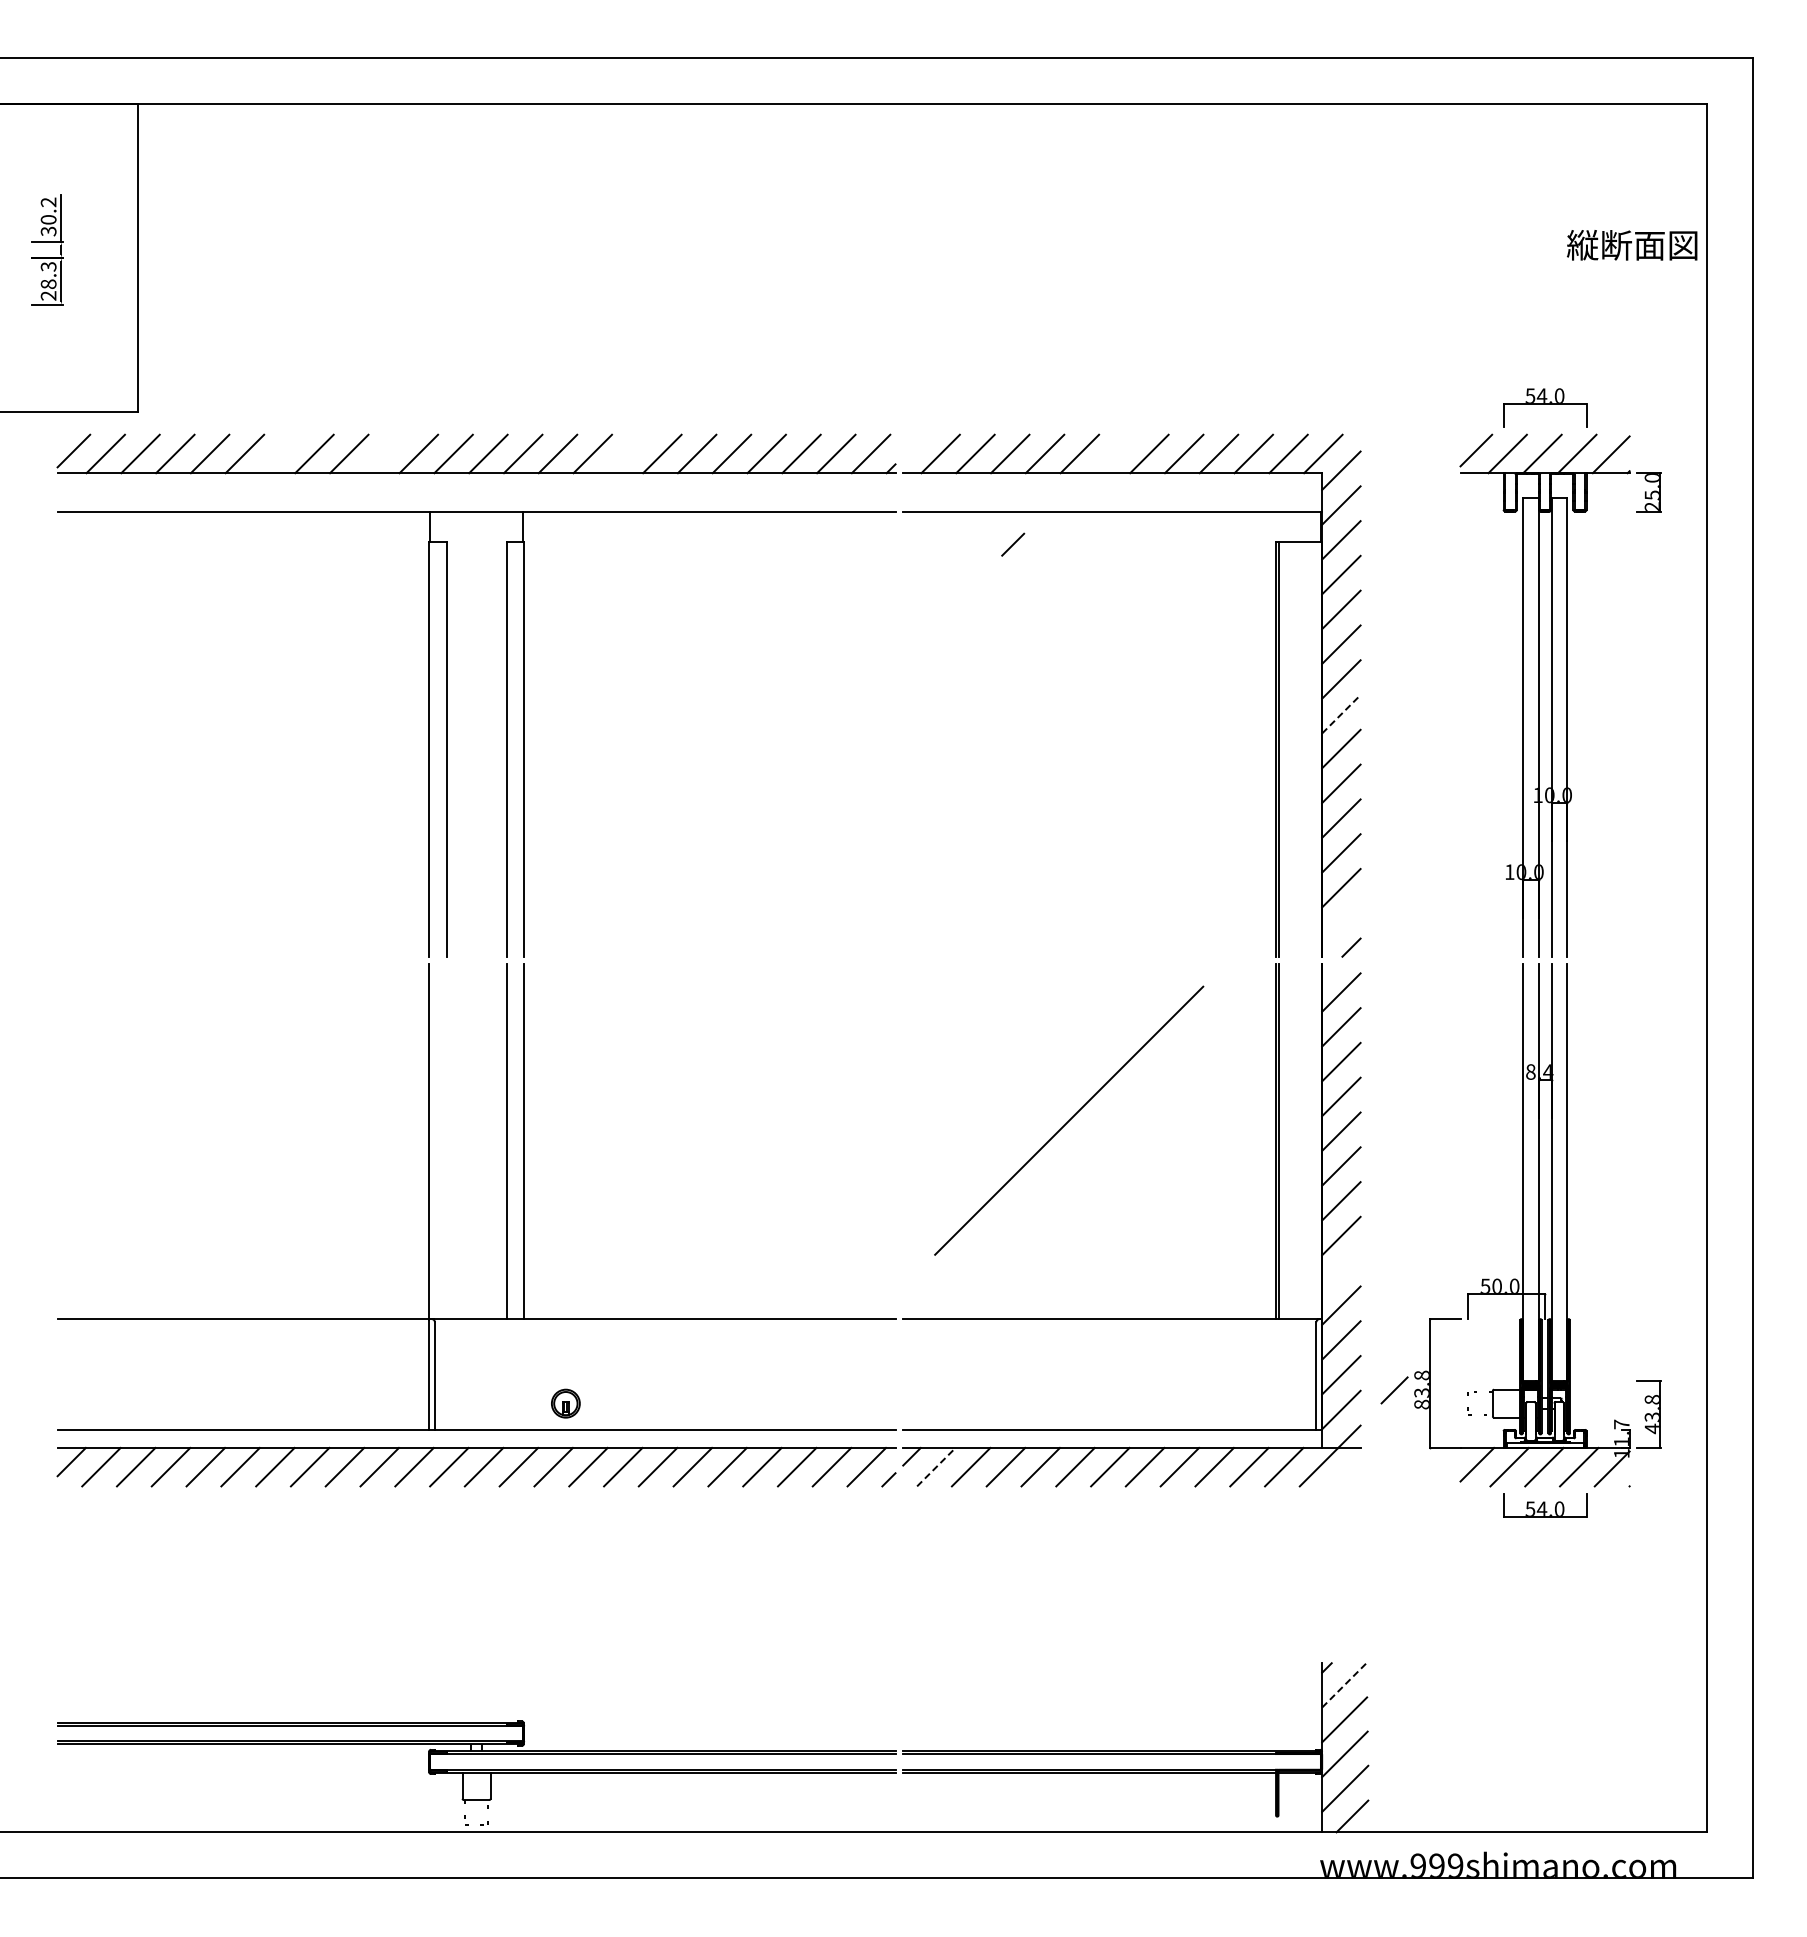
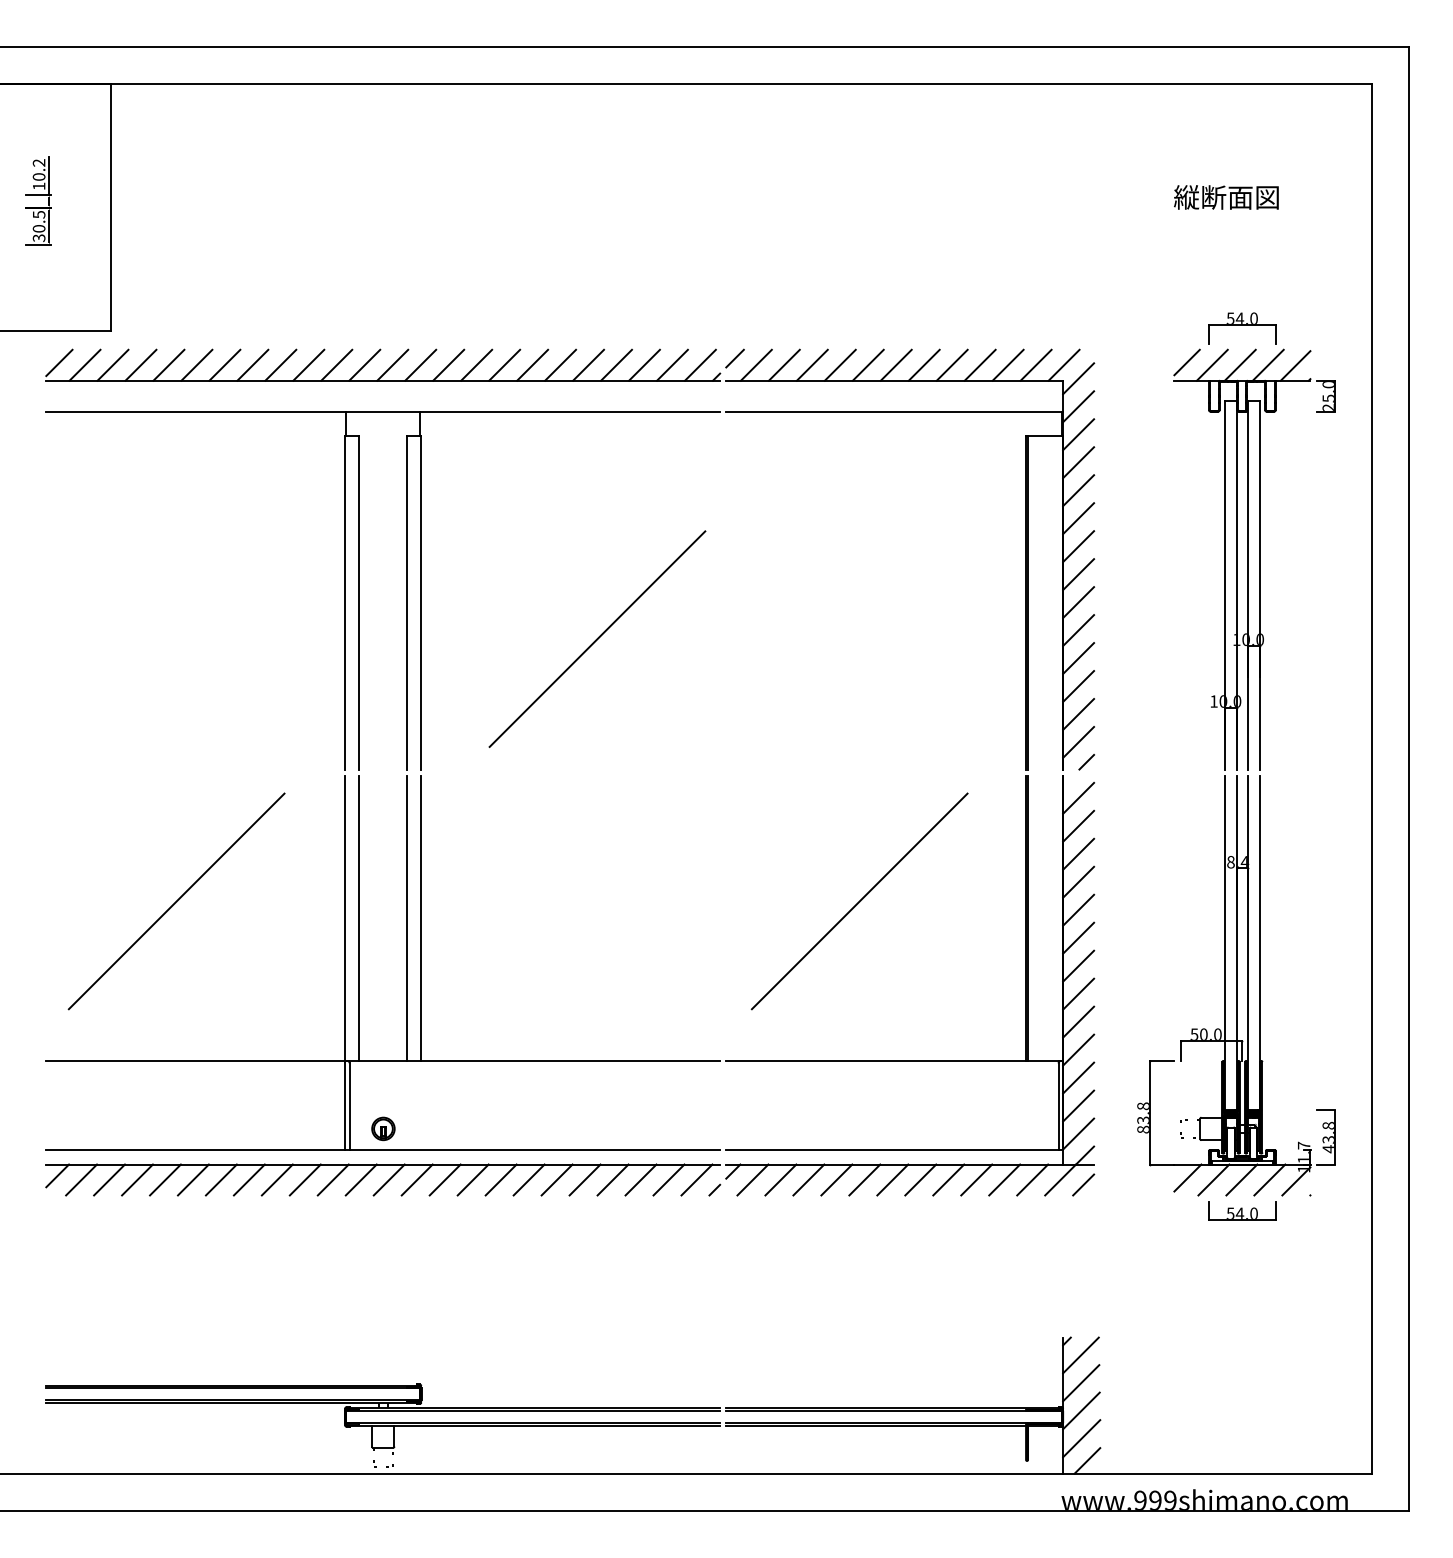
text: (48, 231) -> (38, 186), 30.2 -> 10.2
text: (1632, 245) -> (1226, 197), moved
text: (48, 281) -> (38, 226), 28.3 -> 30.5
line: (279, 453) -> (224, 364), added
line: (383, 453) -> (308, 364), added
line: (627, 453) -> (504, 364), added
line: (1114, 453) -> (896, 364), added
line: (1013, 544) -> (735, 358), moved
line: (1341, 713) -> (1078, 573), dashed -> solid
line: (742, 794) -> (597, 639), added
line: (1341, 922) -> (1078, 742), added
line: (219, 1120) -> (176, 901), added
line: (446, 1141) -> (359, 918), added
line: (1341, 1270) -> (1078, 1021), added
line: (1394, 1390) -> (1083, 1185), moved
part: (565, 1403) -> (383, 1128), moved
line: (936, 1466) -> (753, 1179), dashed -> solid
line: (1344, 1685) -> (1081, 1355), dashed -> solid

